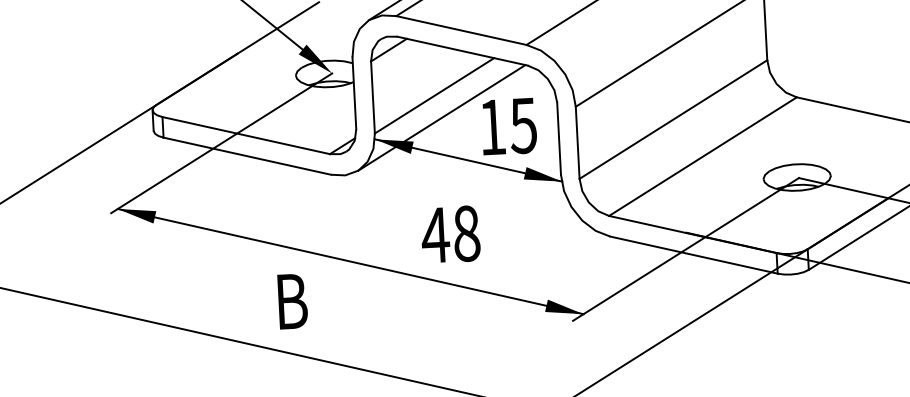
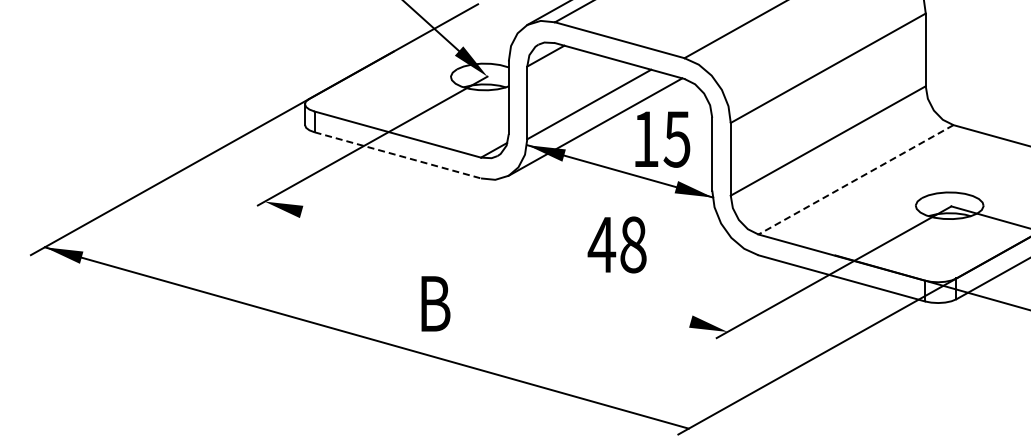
line: (248, 156) -> (398, 155), solid -> dashed
line: (703, 156) -> (856, 179), solid -> dashed
text: (449, 234) -> (616, 244), moved
line: (349, 261) -> (495, 266), removed

